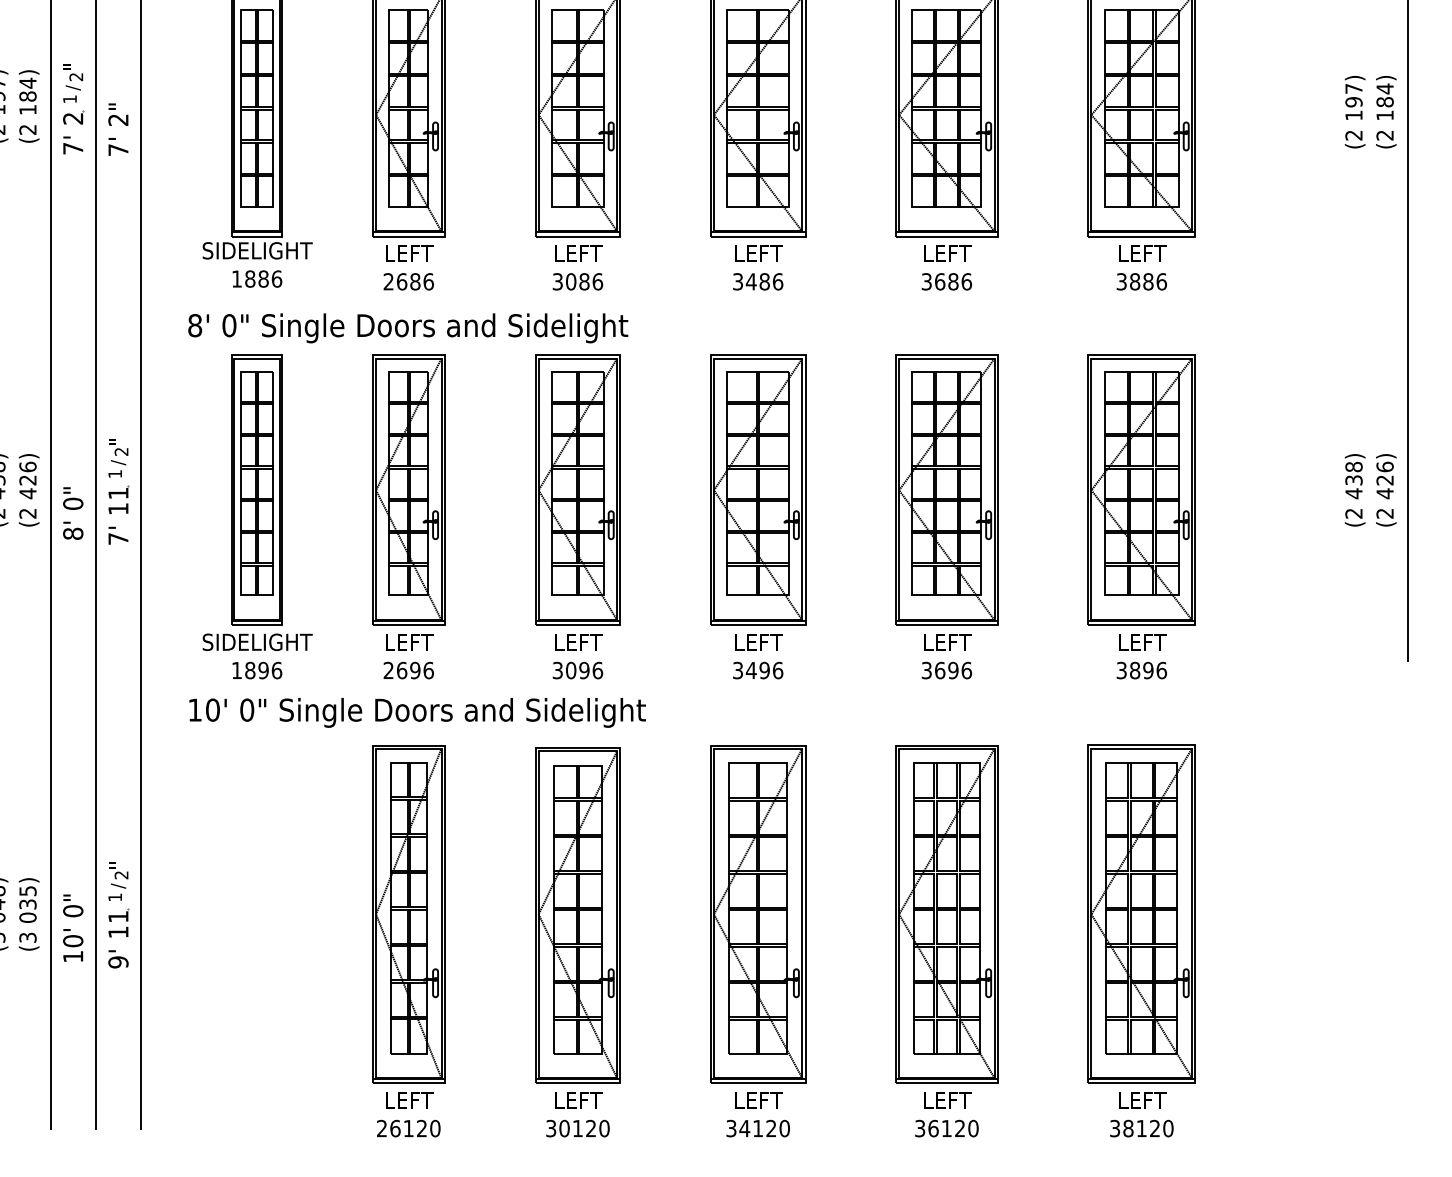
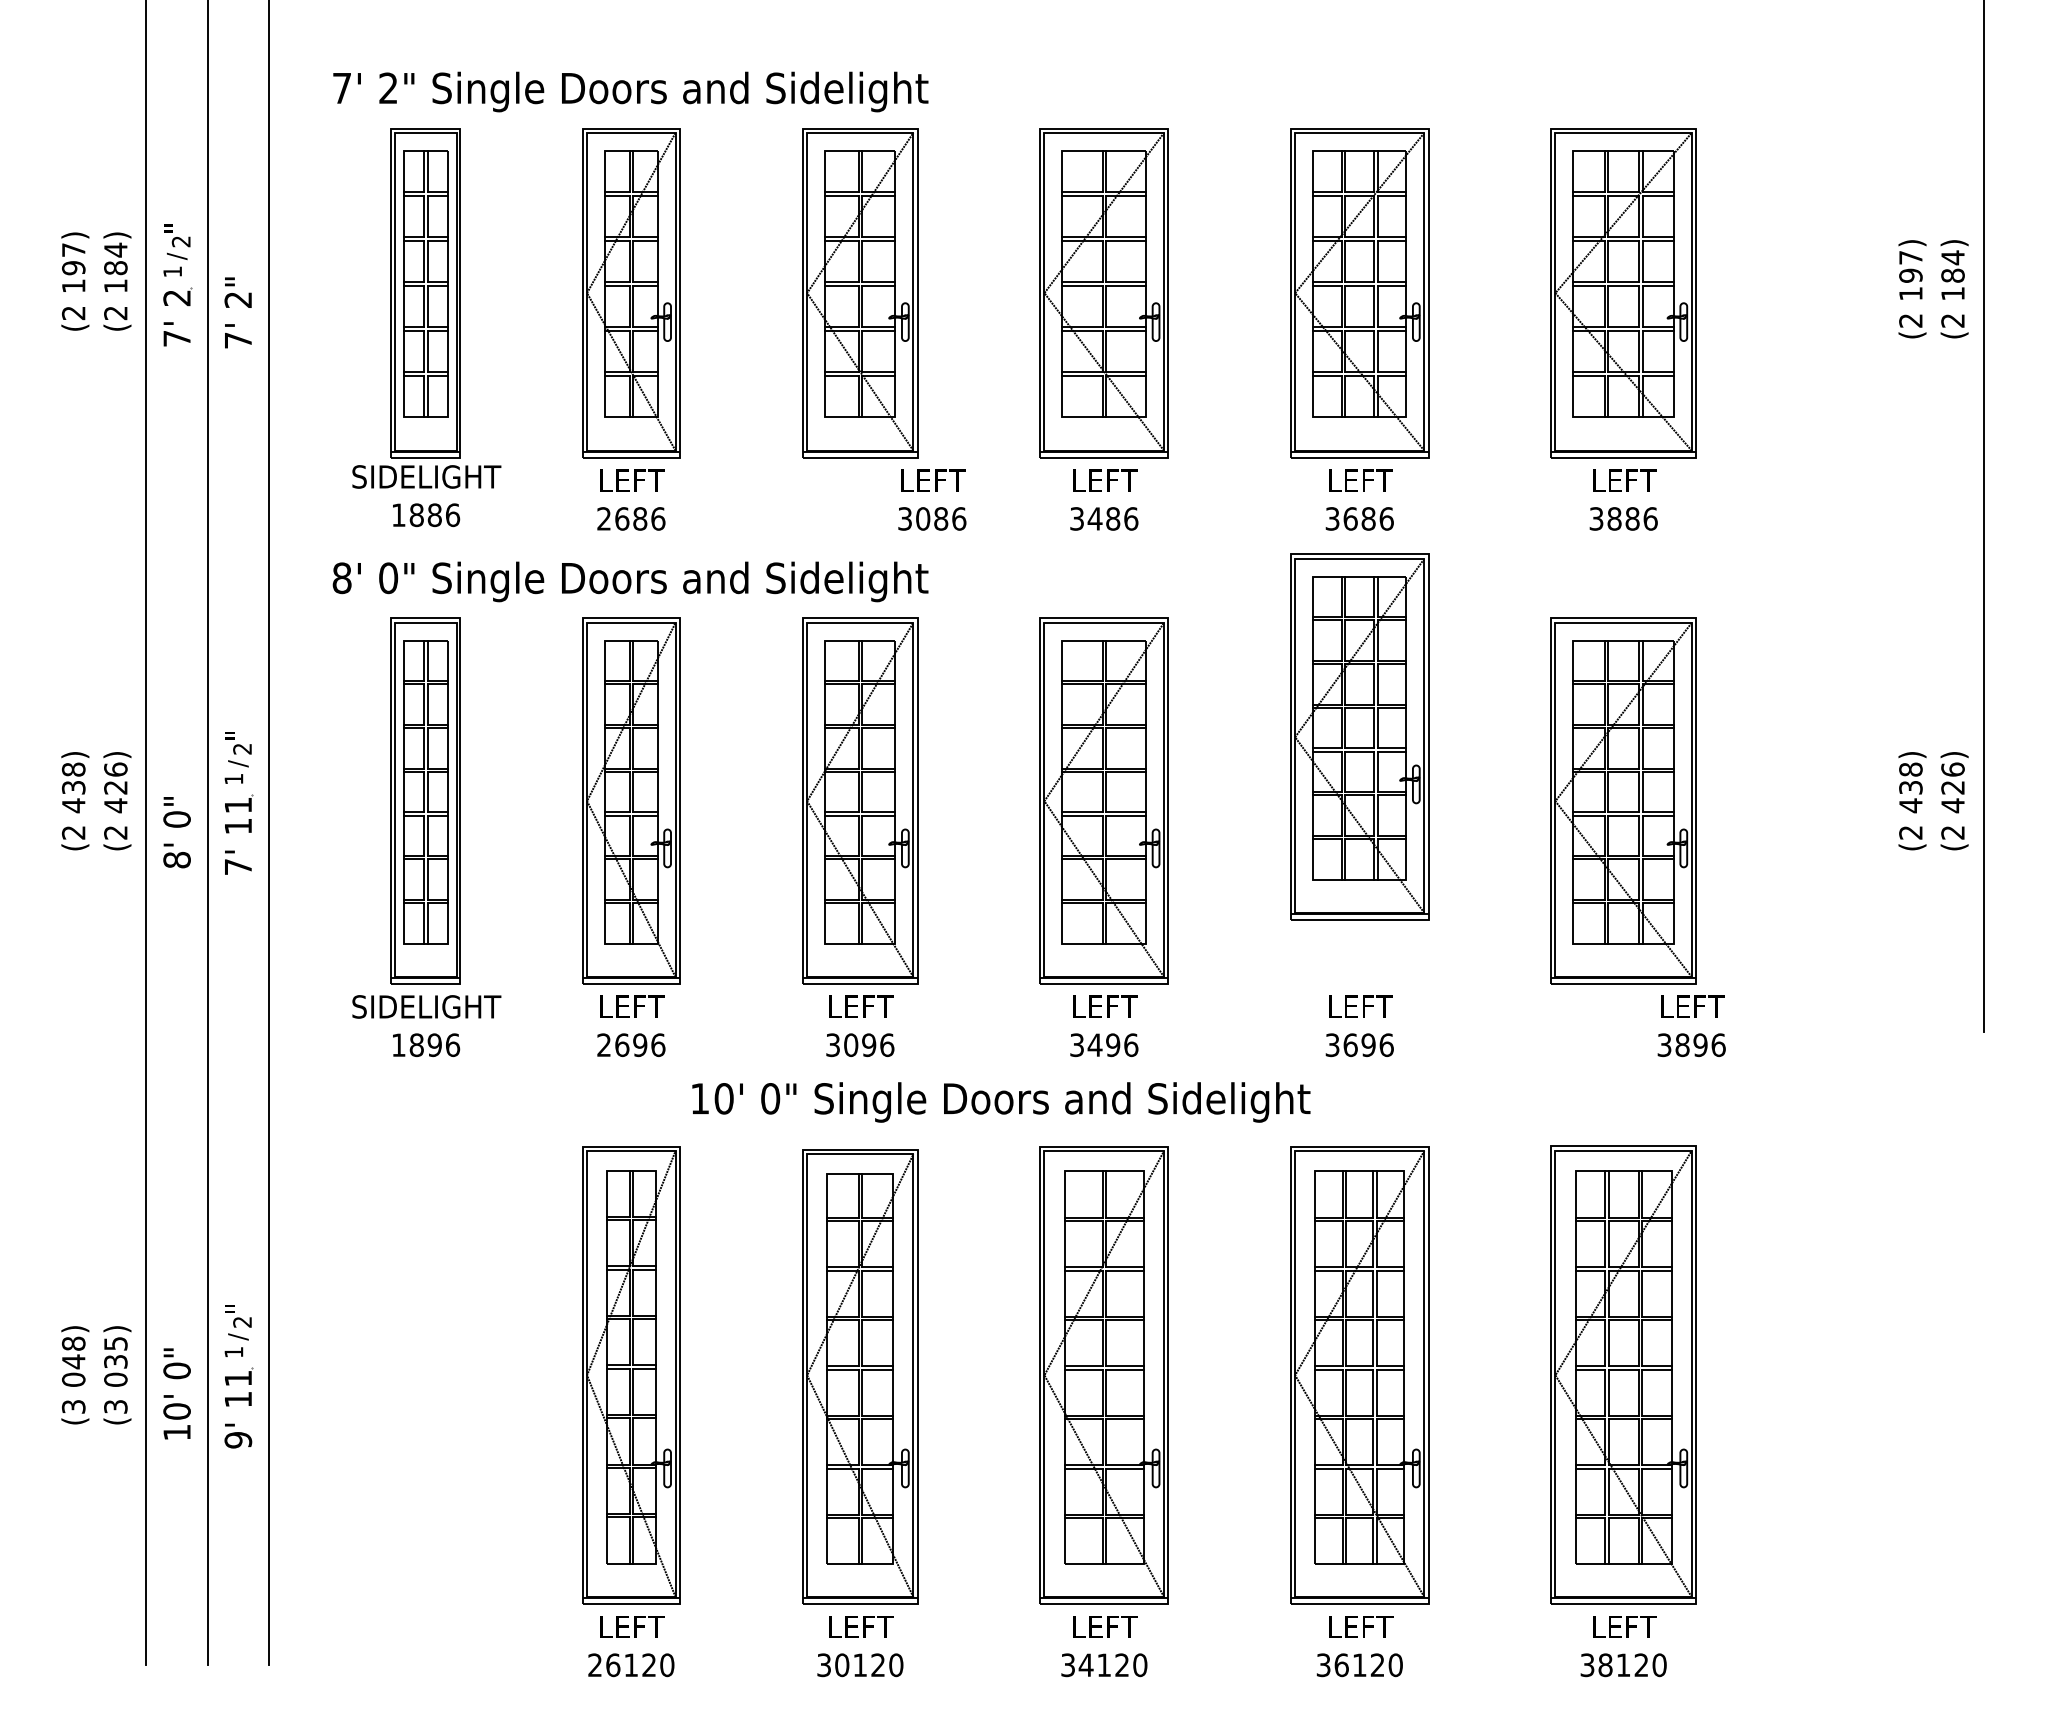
text: (578, 267) -> (932, 499), moved
part: (946, 489) -> (1359, 736), moved
text: (1141, 656) -> (1691, 1026), moved
text: (417, 712) -> (1001, 1102), moved

